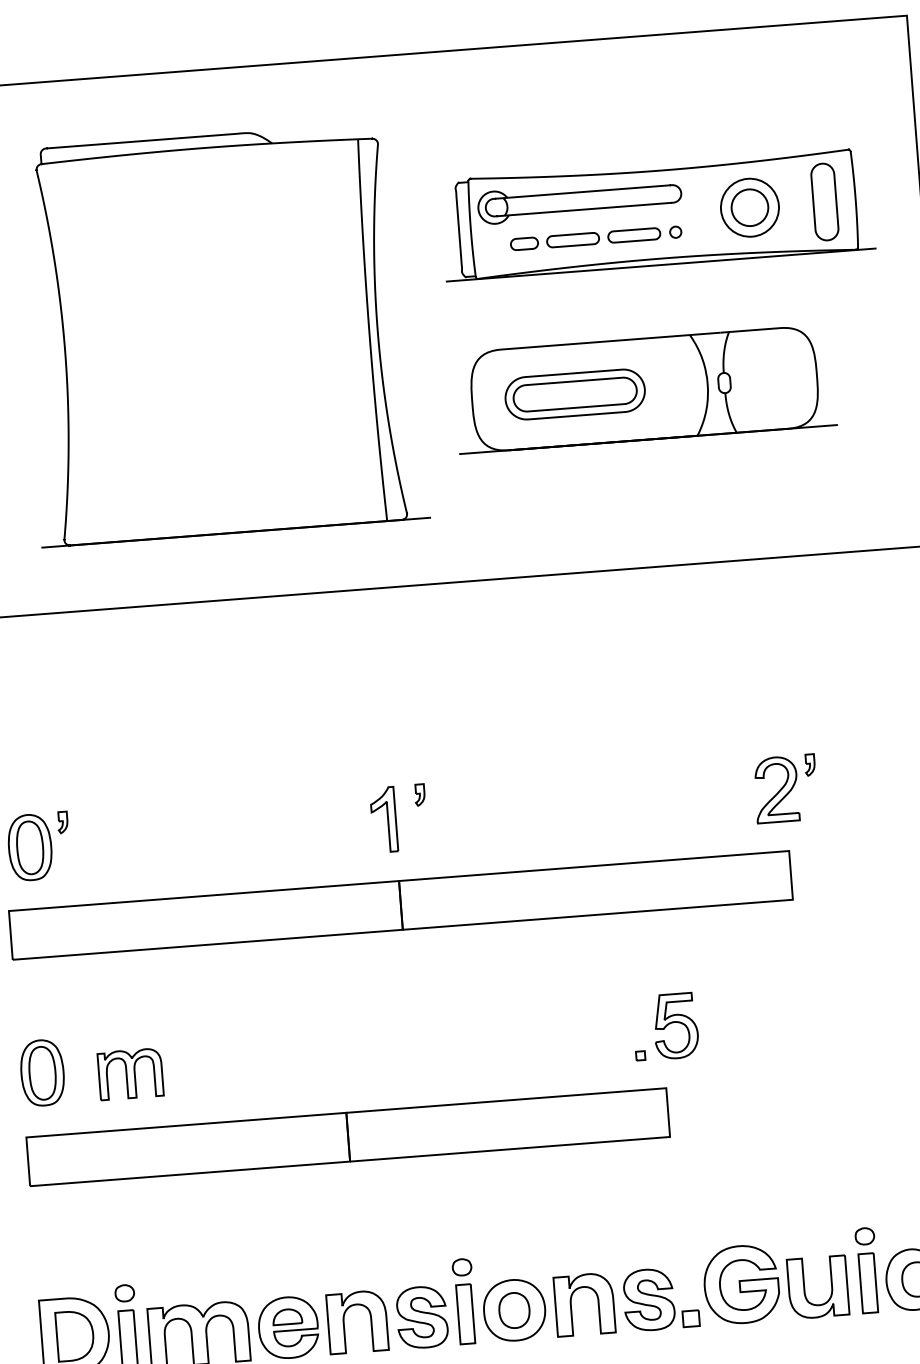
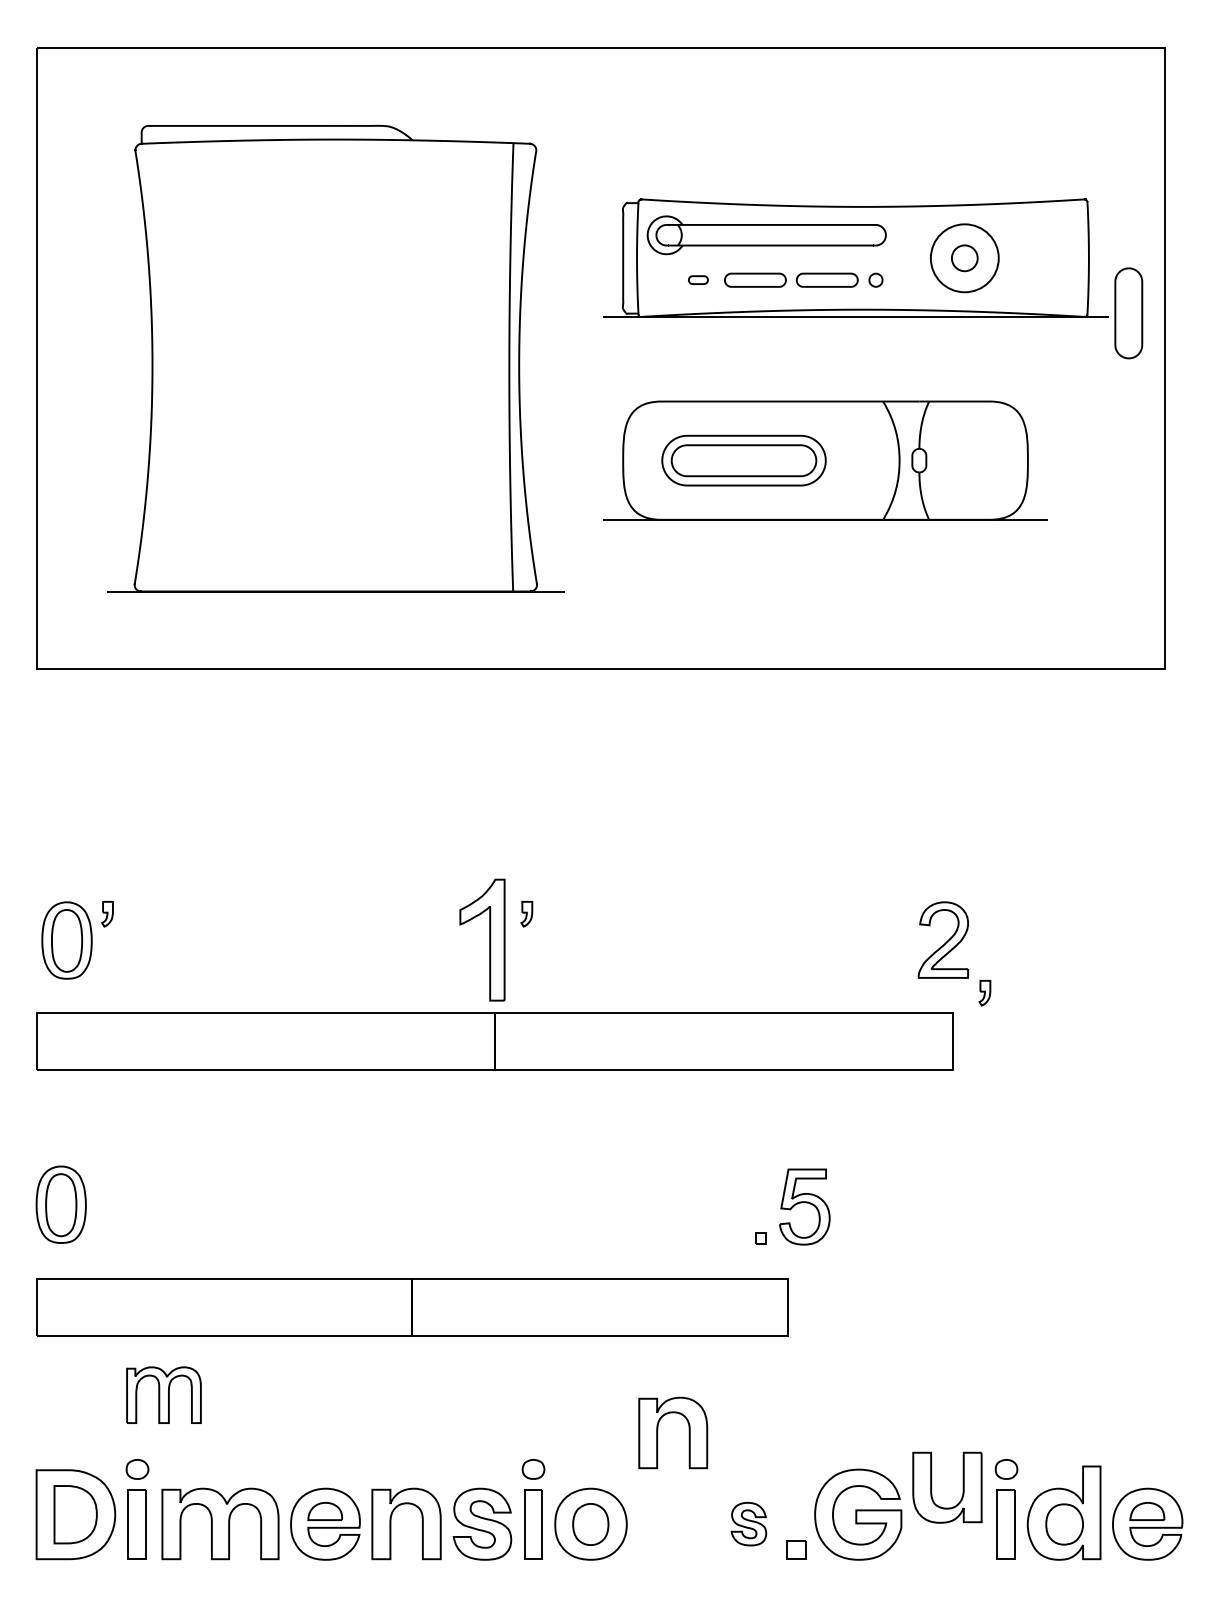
part: (824, 202) -> (1128, 313), moved
circle: (749, 207) -> (964, 257), size x0.6
part: (524, 243) -> (698, 279), size x0.6
part: (809, 765) -> (984, 993), moved
part: (383, 819) -> (482, 939), size x1.6
part: (130, 1073) -> (163, 1394), moved
part: (830, 1286) -> (962, 1487), moved
part: (648, 1299) -> (748, 1523), size x0.6
part: (572, 1305) -> (658, 1432), moved

